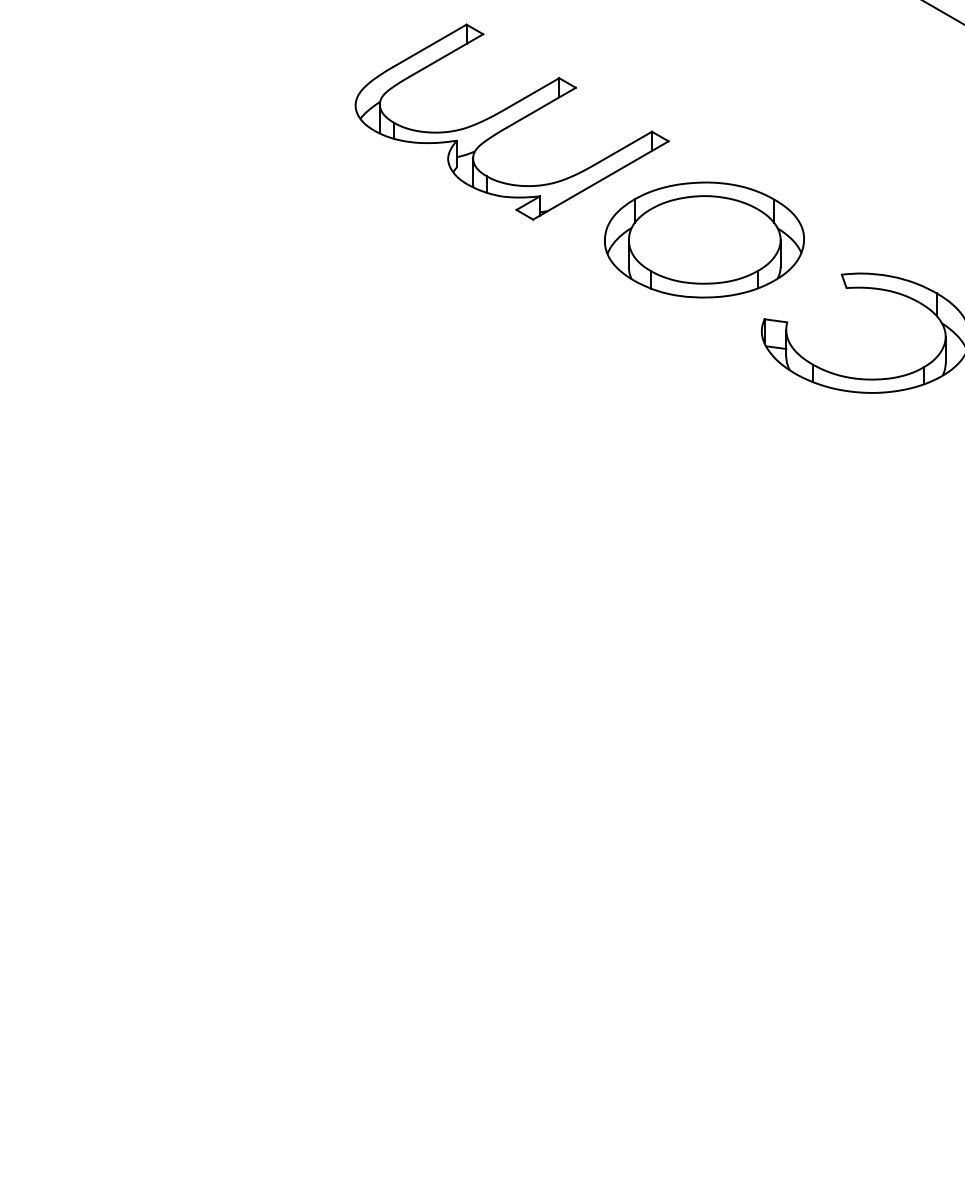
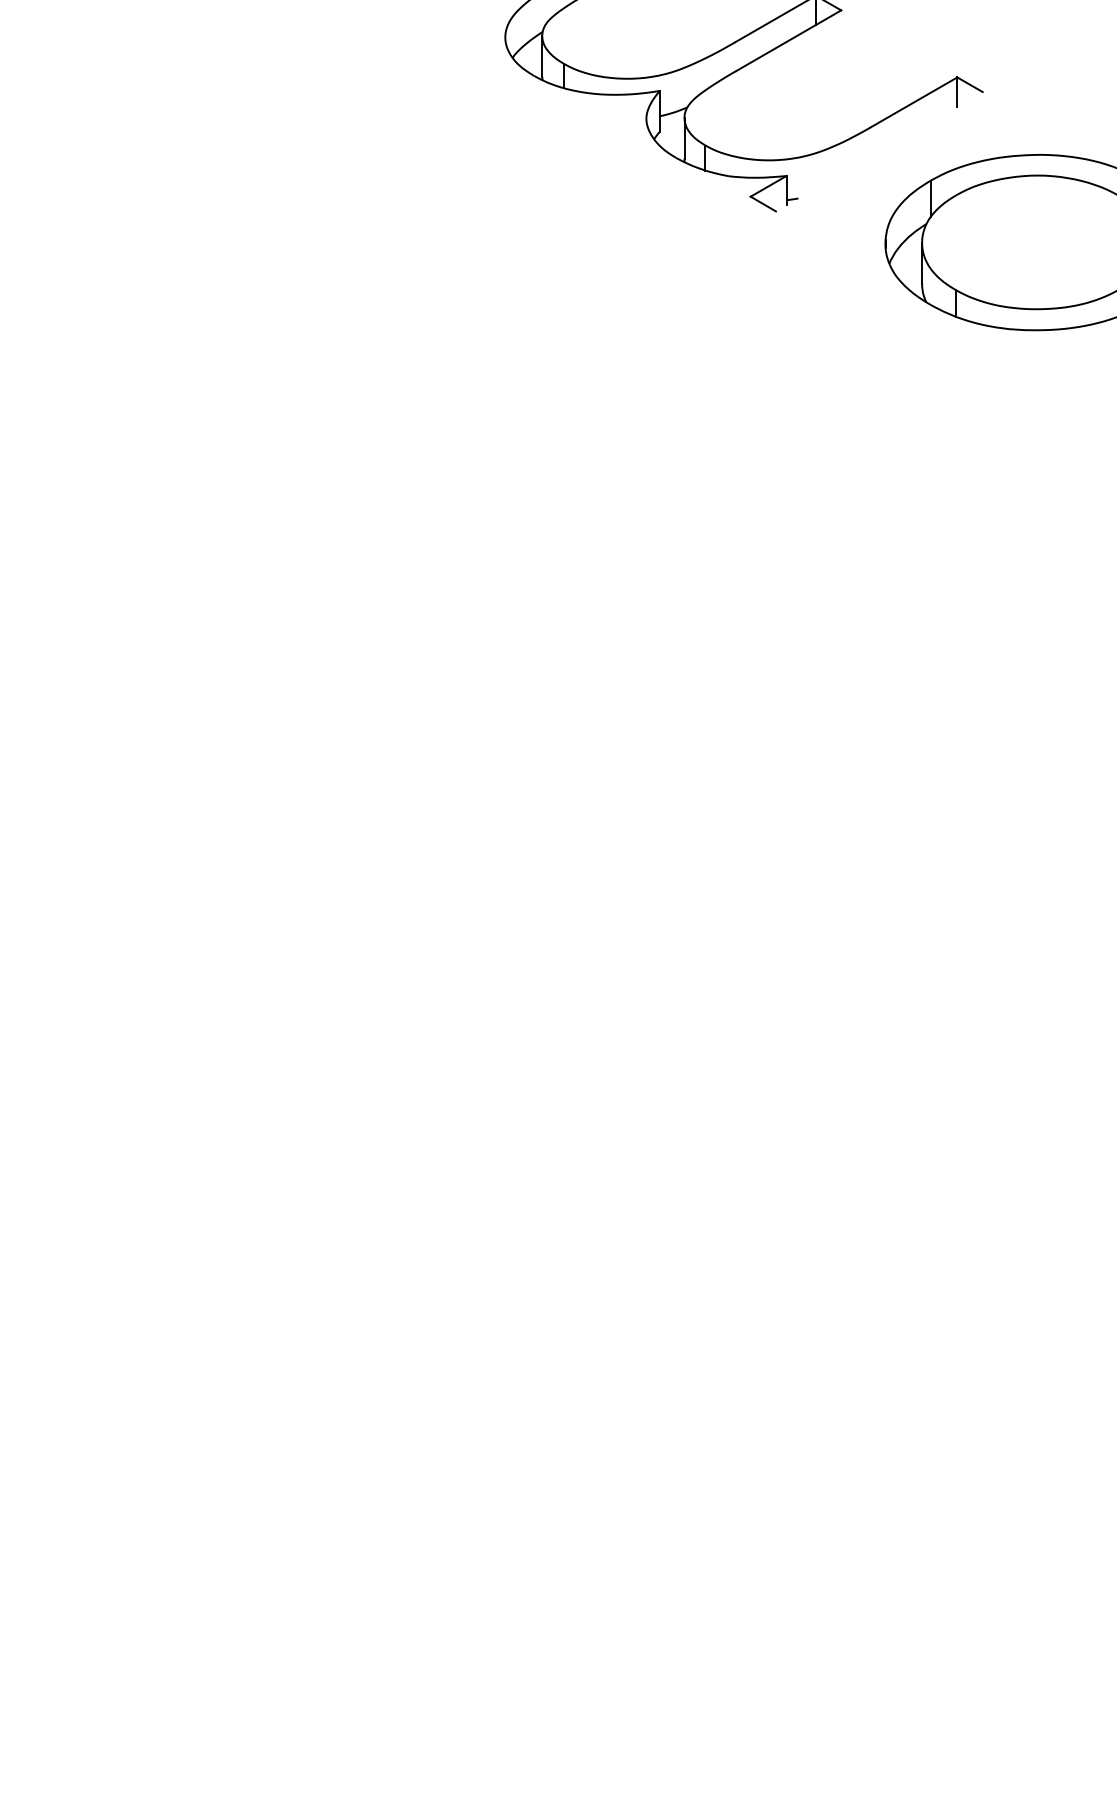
line: (600, 180) -> (878, 151), removed

